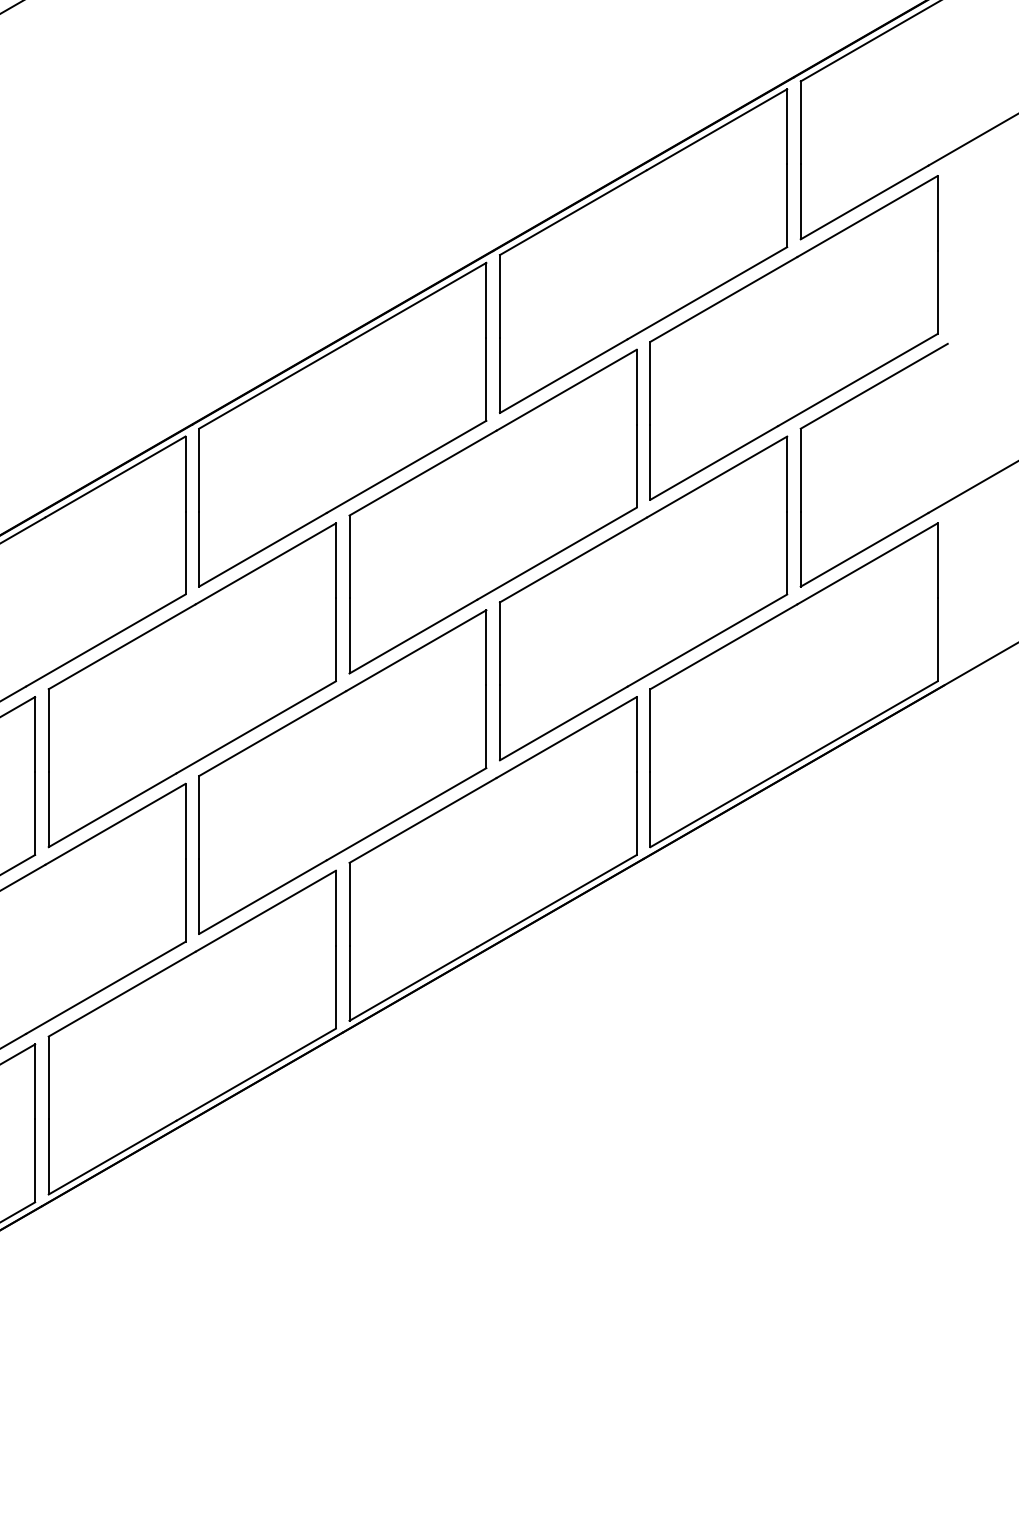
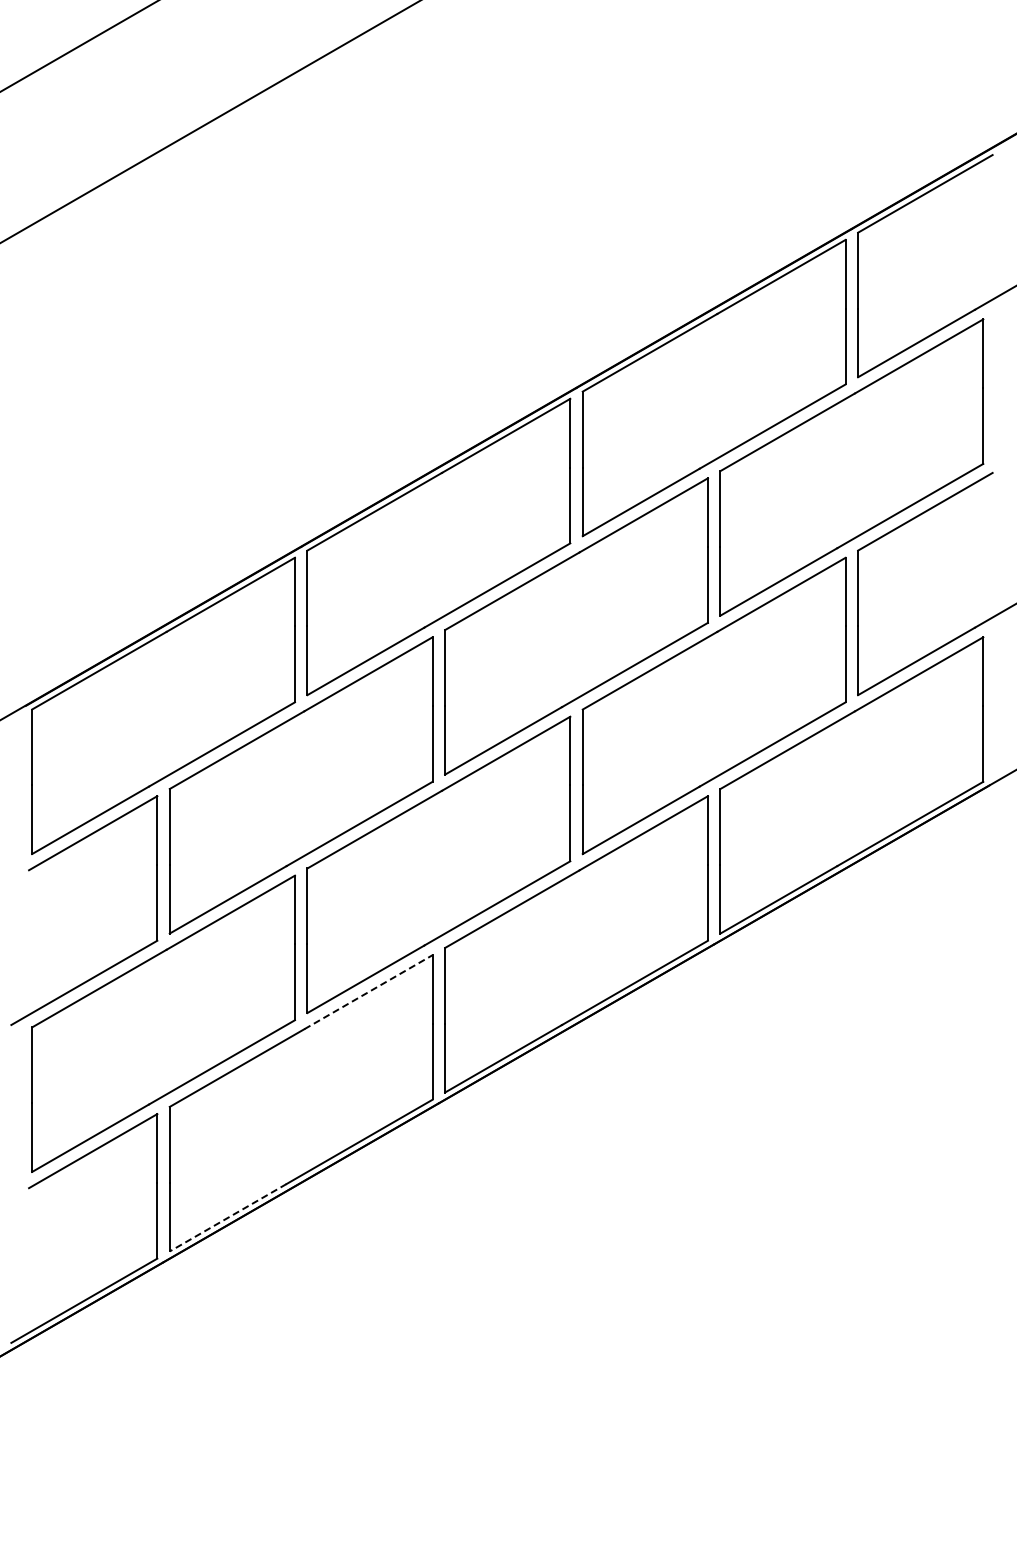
line: (265, 910) -> (368, 991), solid -> dashed
line: (111, 1157) -> (227, 1217), solid -> dashed

